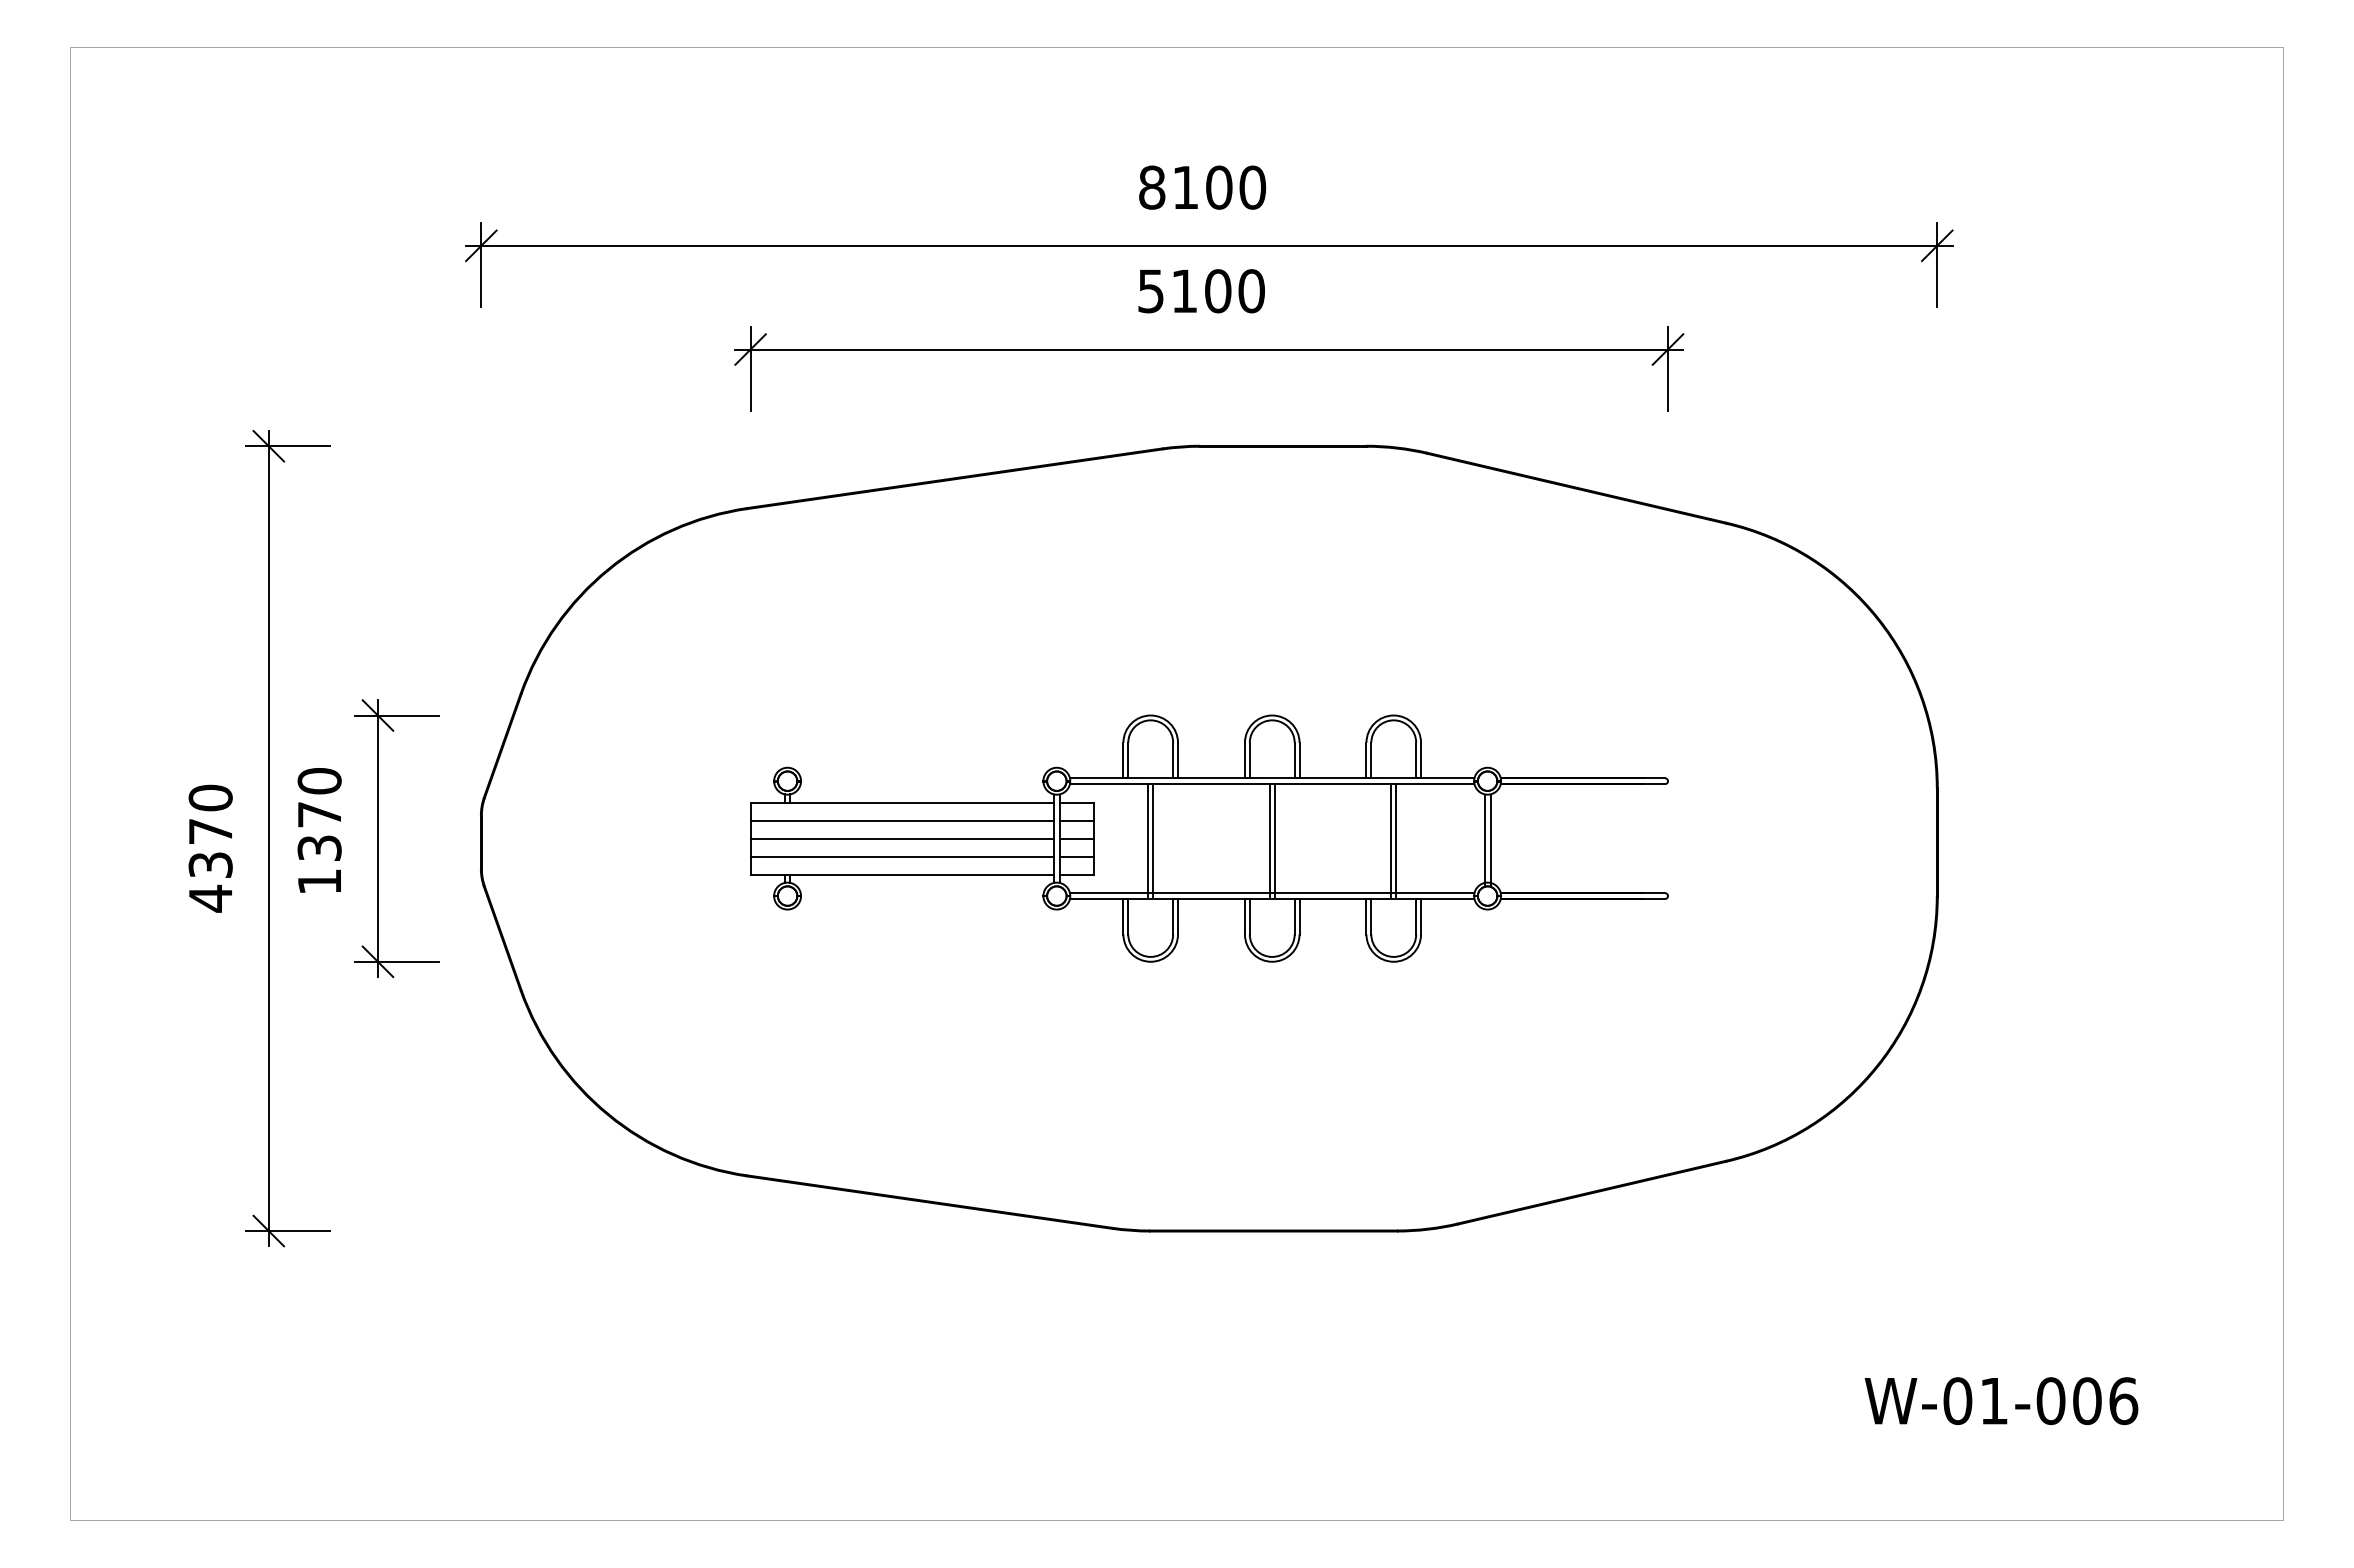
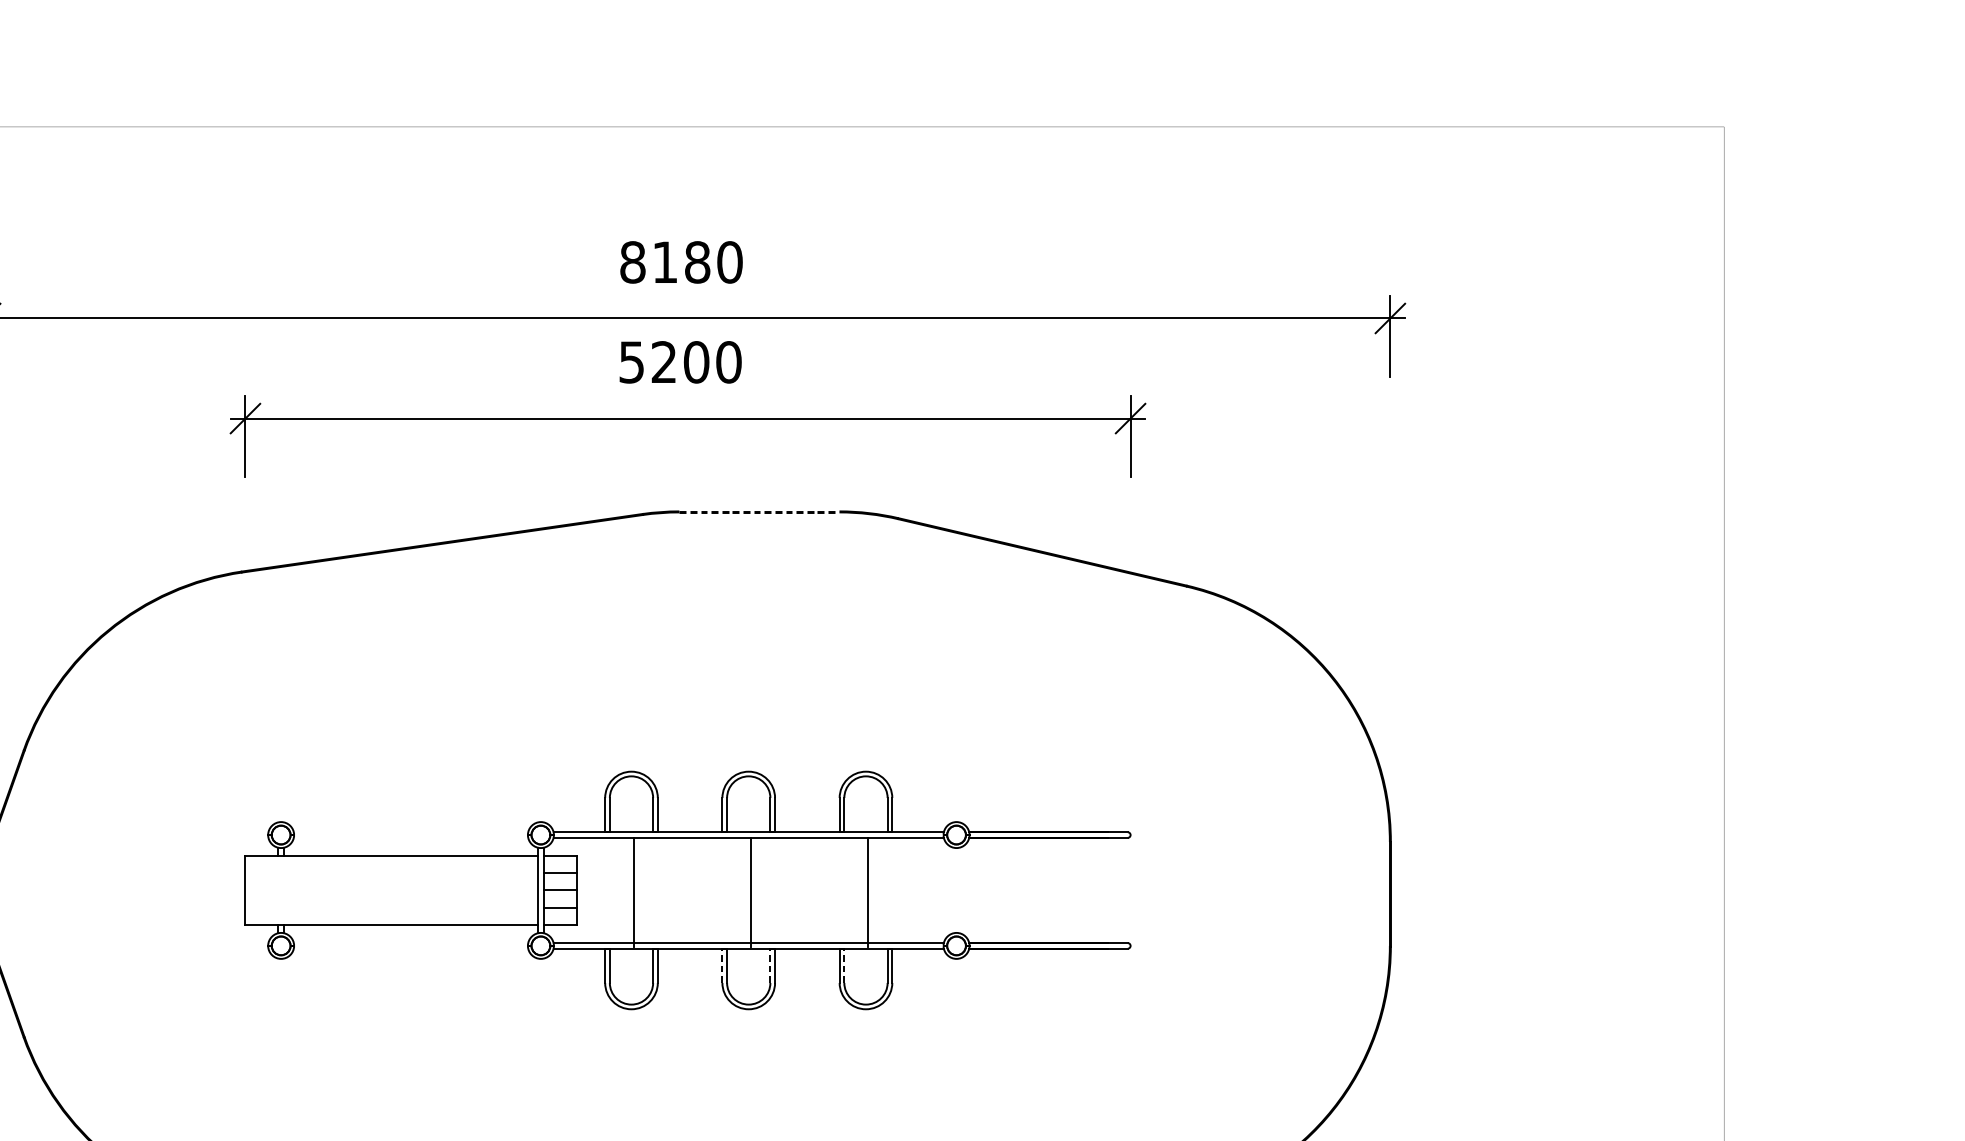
text: (1219, 187) -> (697, 262), 8100 -> 8180
text: (1183, 290) -> (663, 361), 5100 -> 5200
line: (1283, 446) -> (759, 512), solid -> dashed
line: (901, 820) -> (391, 872), removed
line: (901, 838) -> (391, 890), removed
line: (1148, 840) -> (629, 892), removed
line: (1269, 840) -> (746, 892), removed
line: (1391, 840) -> (863, 892), removed
line: (1484, 840) -> (953, 892), removed
line: (1490, 840) -> (959, 892), removed
line: (901, 856) -> (391, 907), removed
line: (1244, 916) -> (721, 965), solid -> dashed
line: (1294, 916) -> (770, 965), solid -> dashed
line: (1371, 916) -> (844, 965), solid -> dashed

